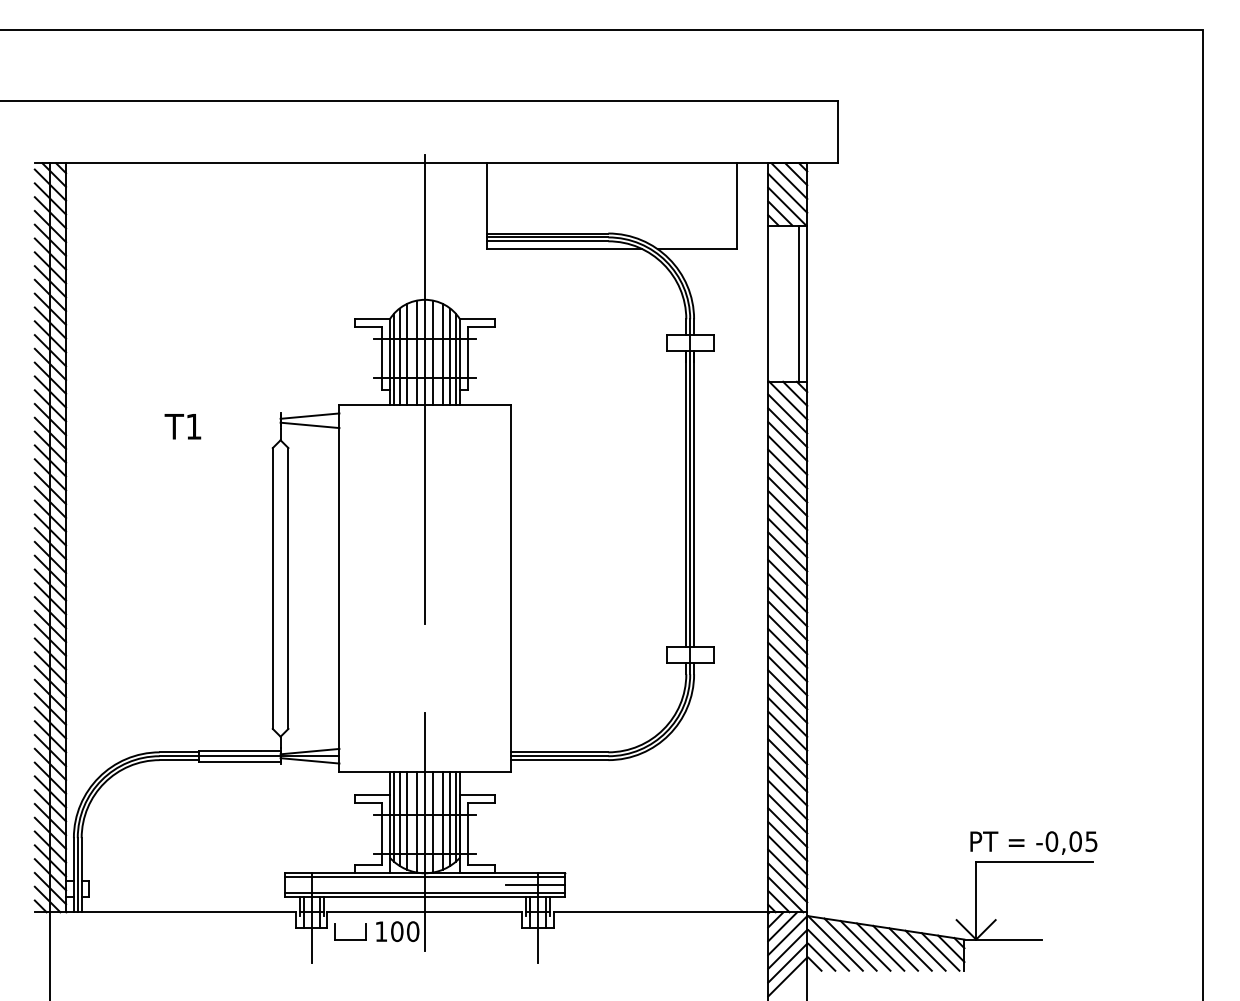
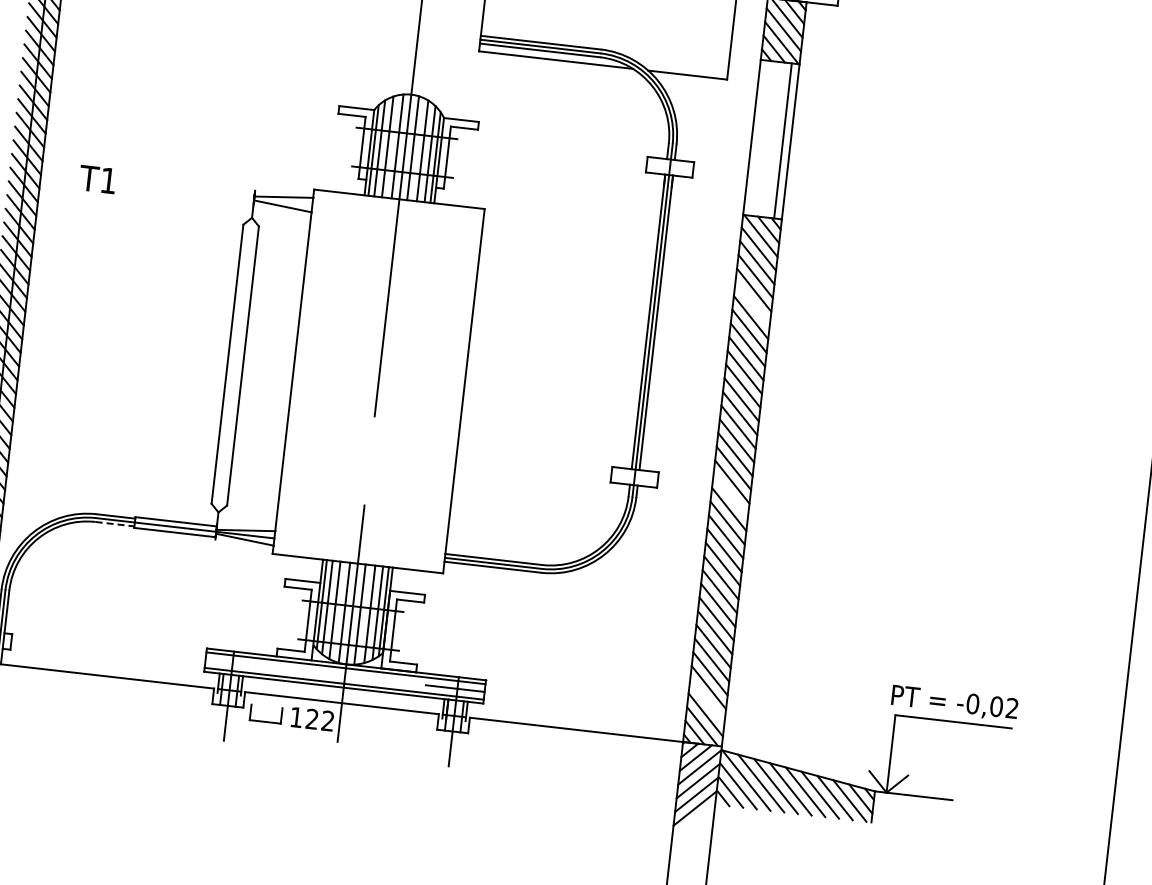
text: (182, 426) -> (97, 179), moved
line: (787, 468) -> (752, 303), removed
line: (787, 661) -> (730, 495), removed
line: (179, 760) -> (115, 524), solid -> dashed
text: (1091, 841) -> (1012, 708), -0,05 -> -0,02
line: (787, 868) -> (707, 700), removed
text: (405, 931) -> (320, 720), 100 -> 122

